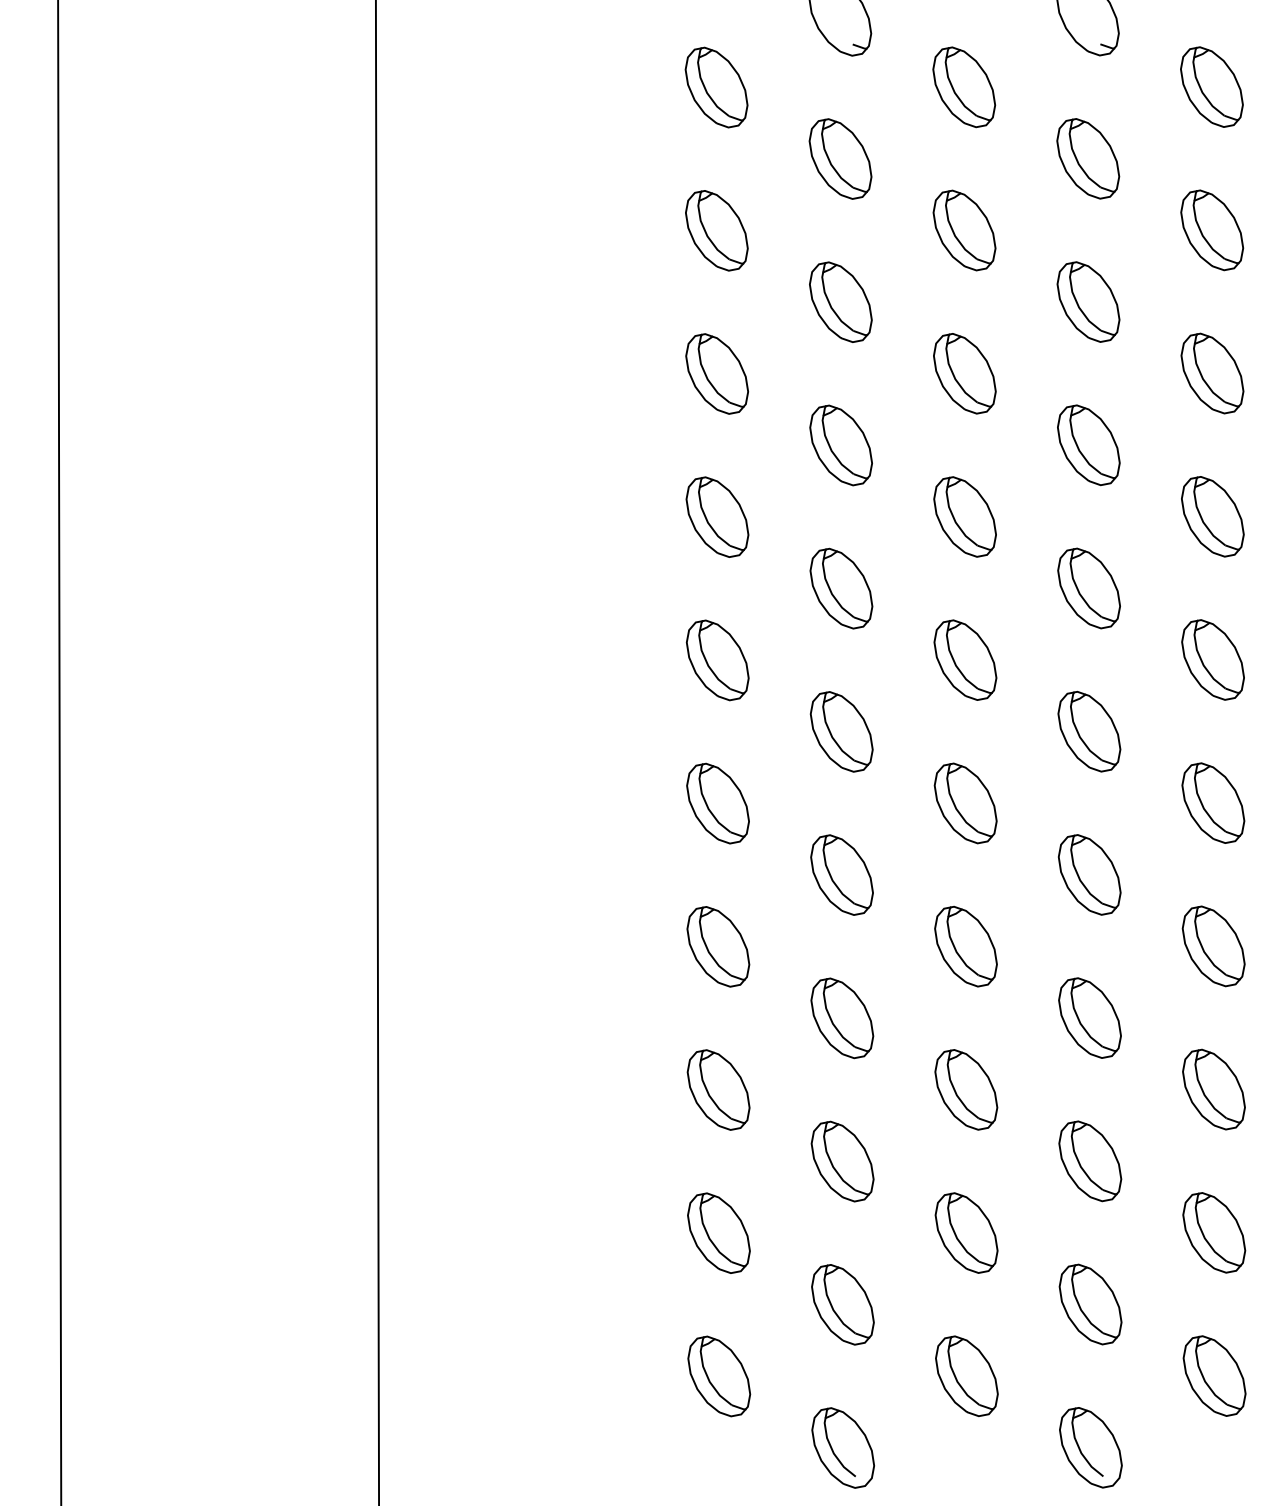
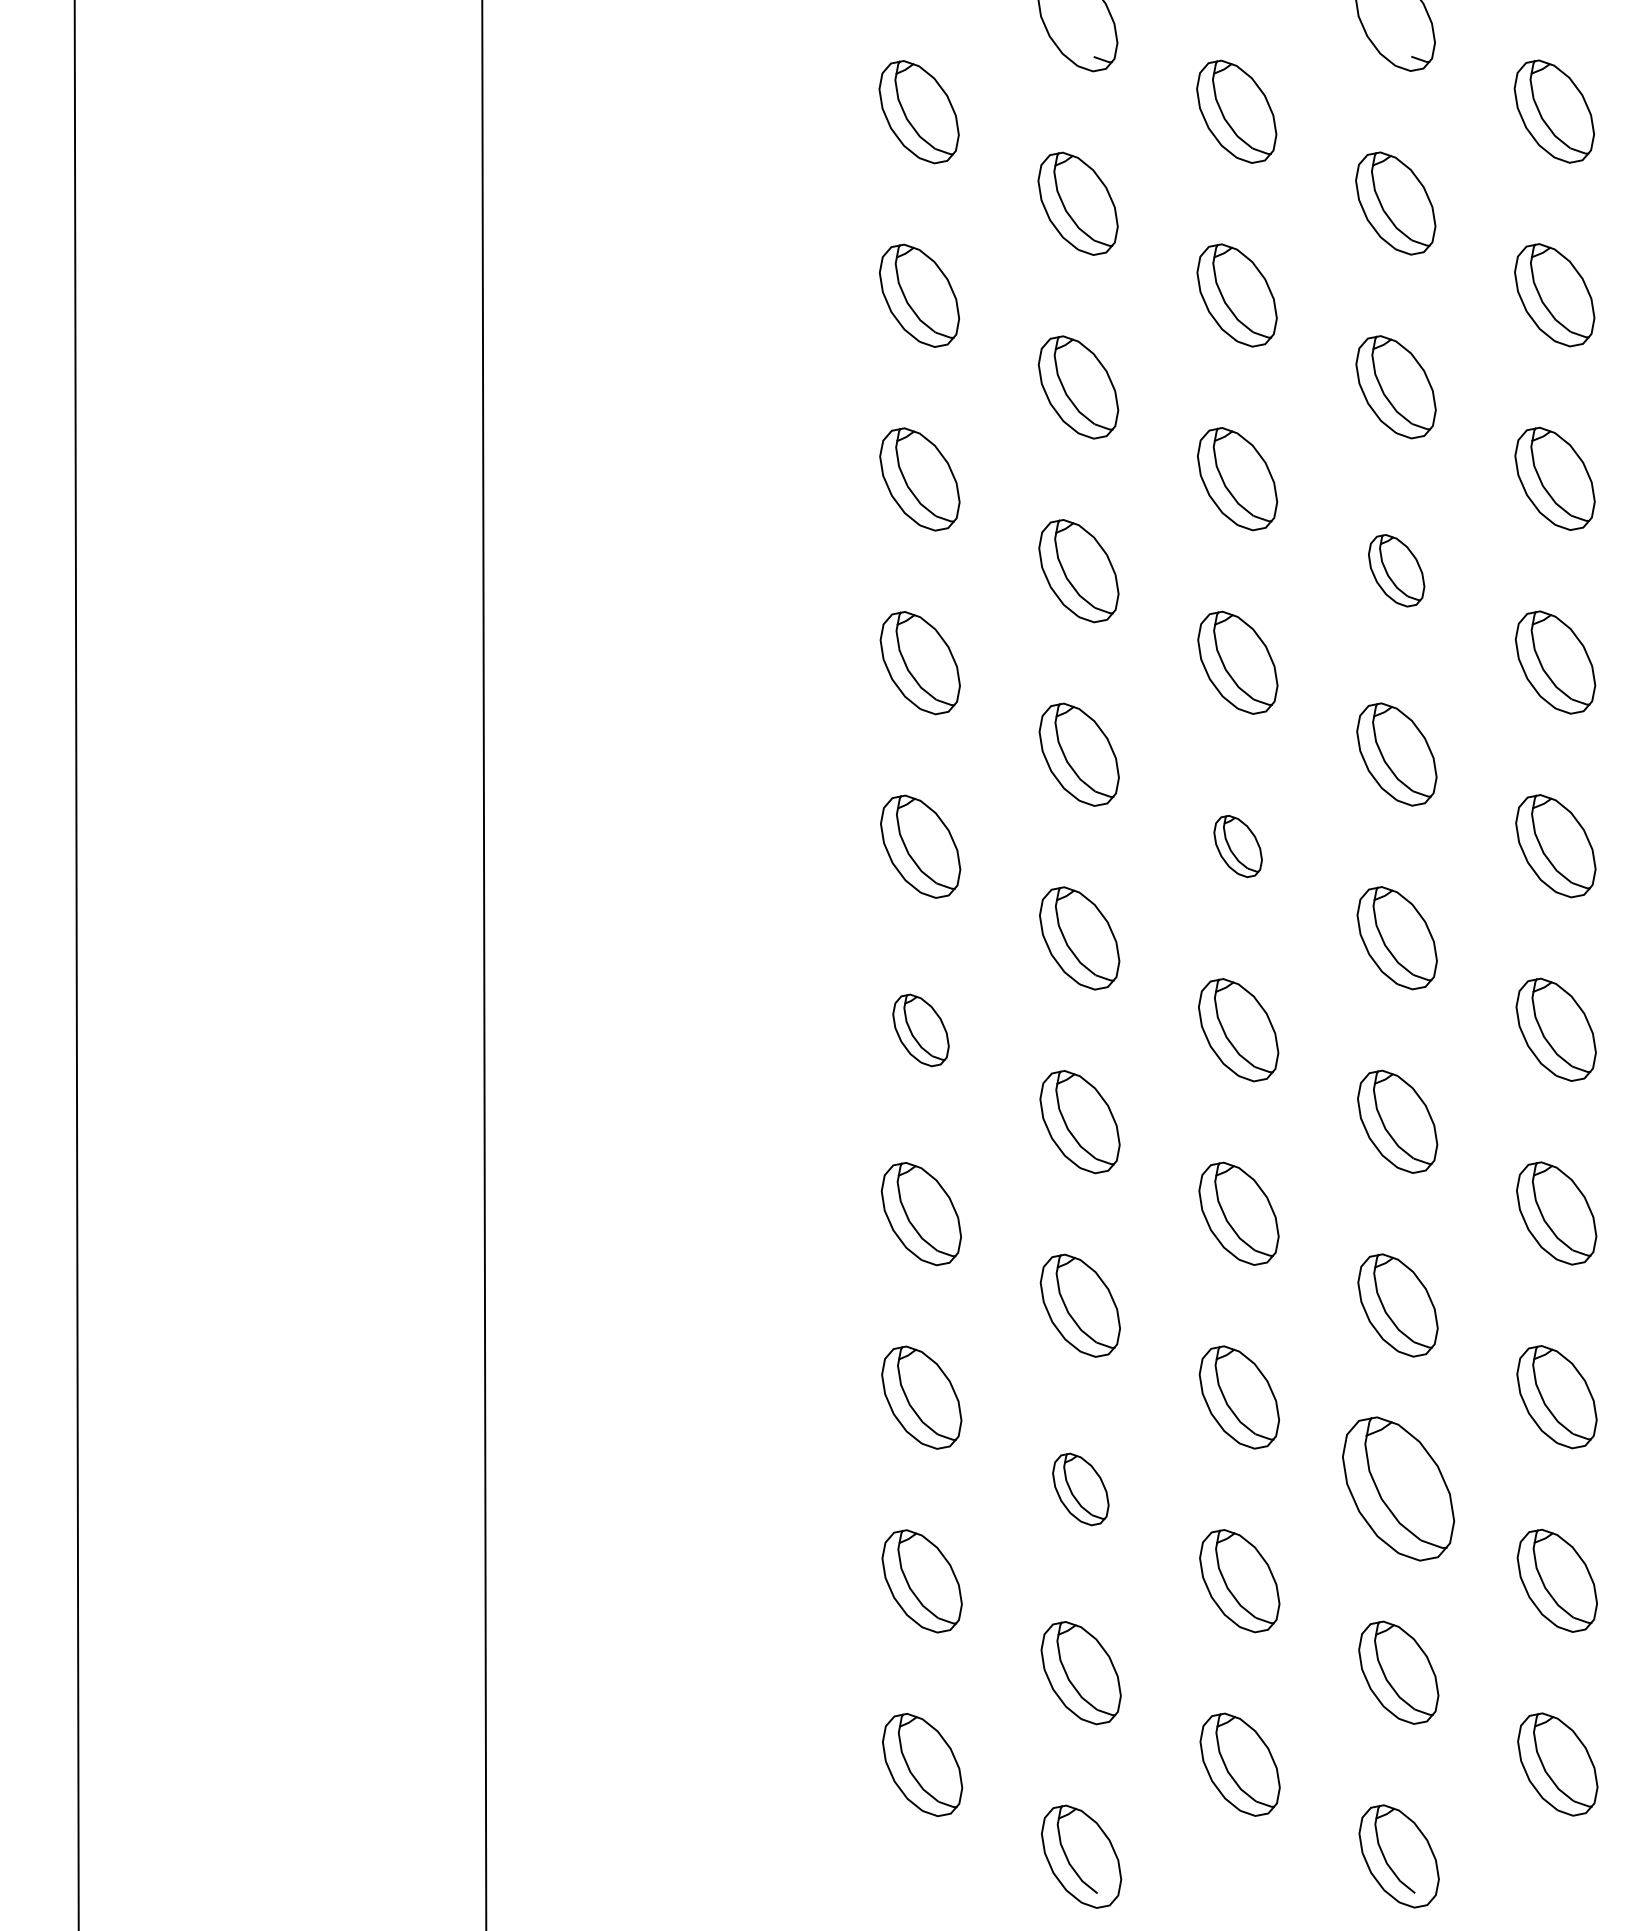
part: (1088, 444) -> (1396, 570), size x0.7
part: (964, 660) -> (1237, 846), size x0.6
part: (717, 803) -> (920, 1030), size x0.7
part: (842, 1161) -> (1080, 1489), size x0.7
part: (1089, 1161) -> (1397, 1489), size x1.4

